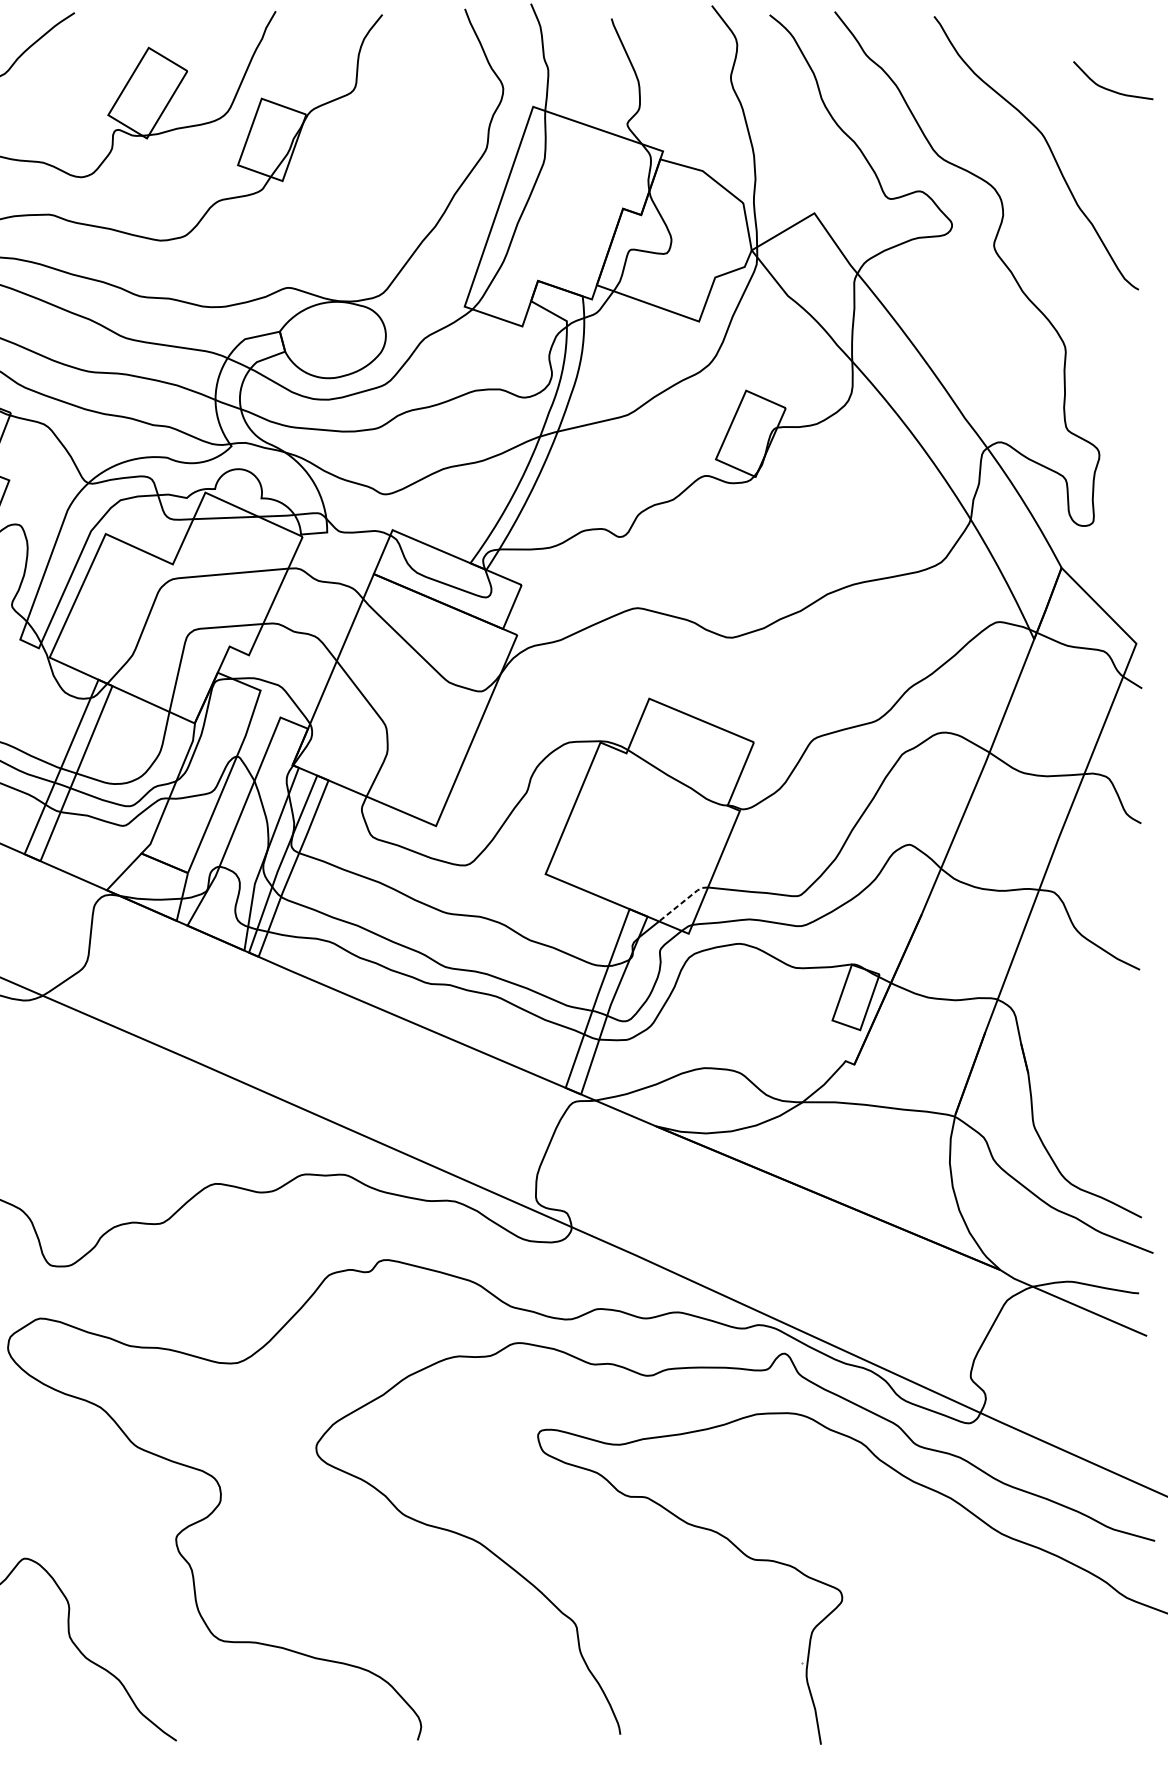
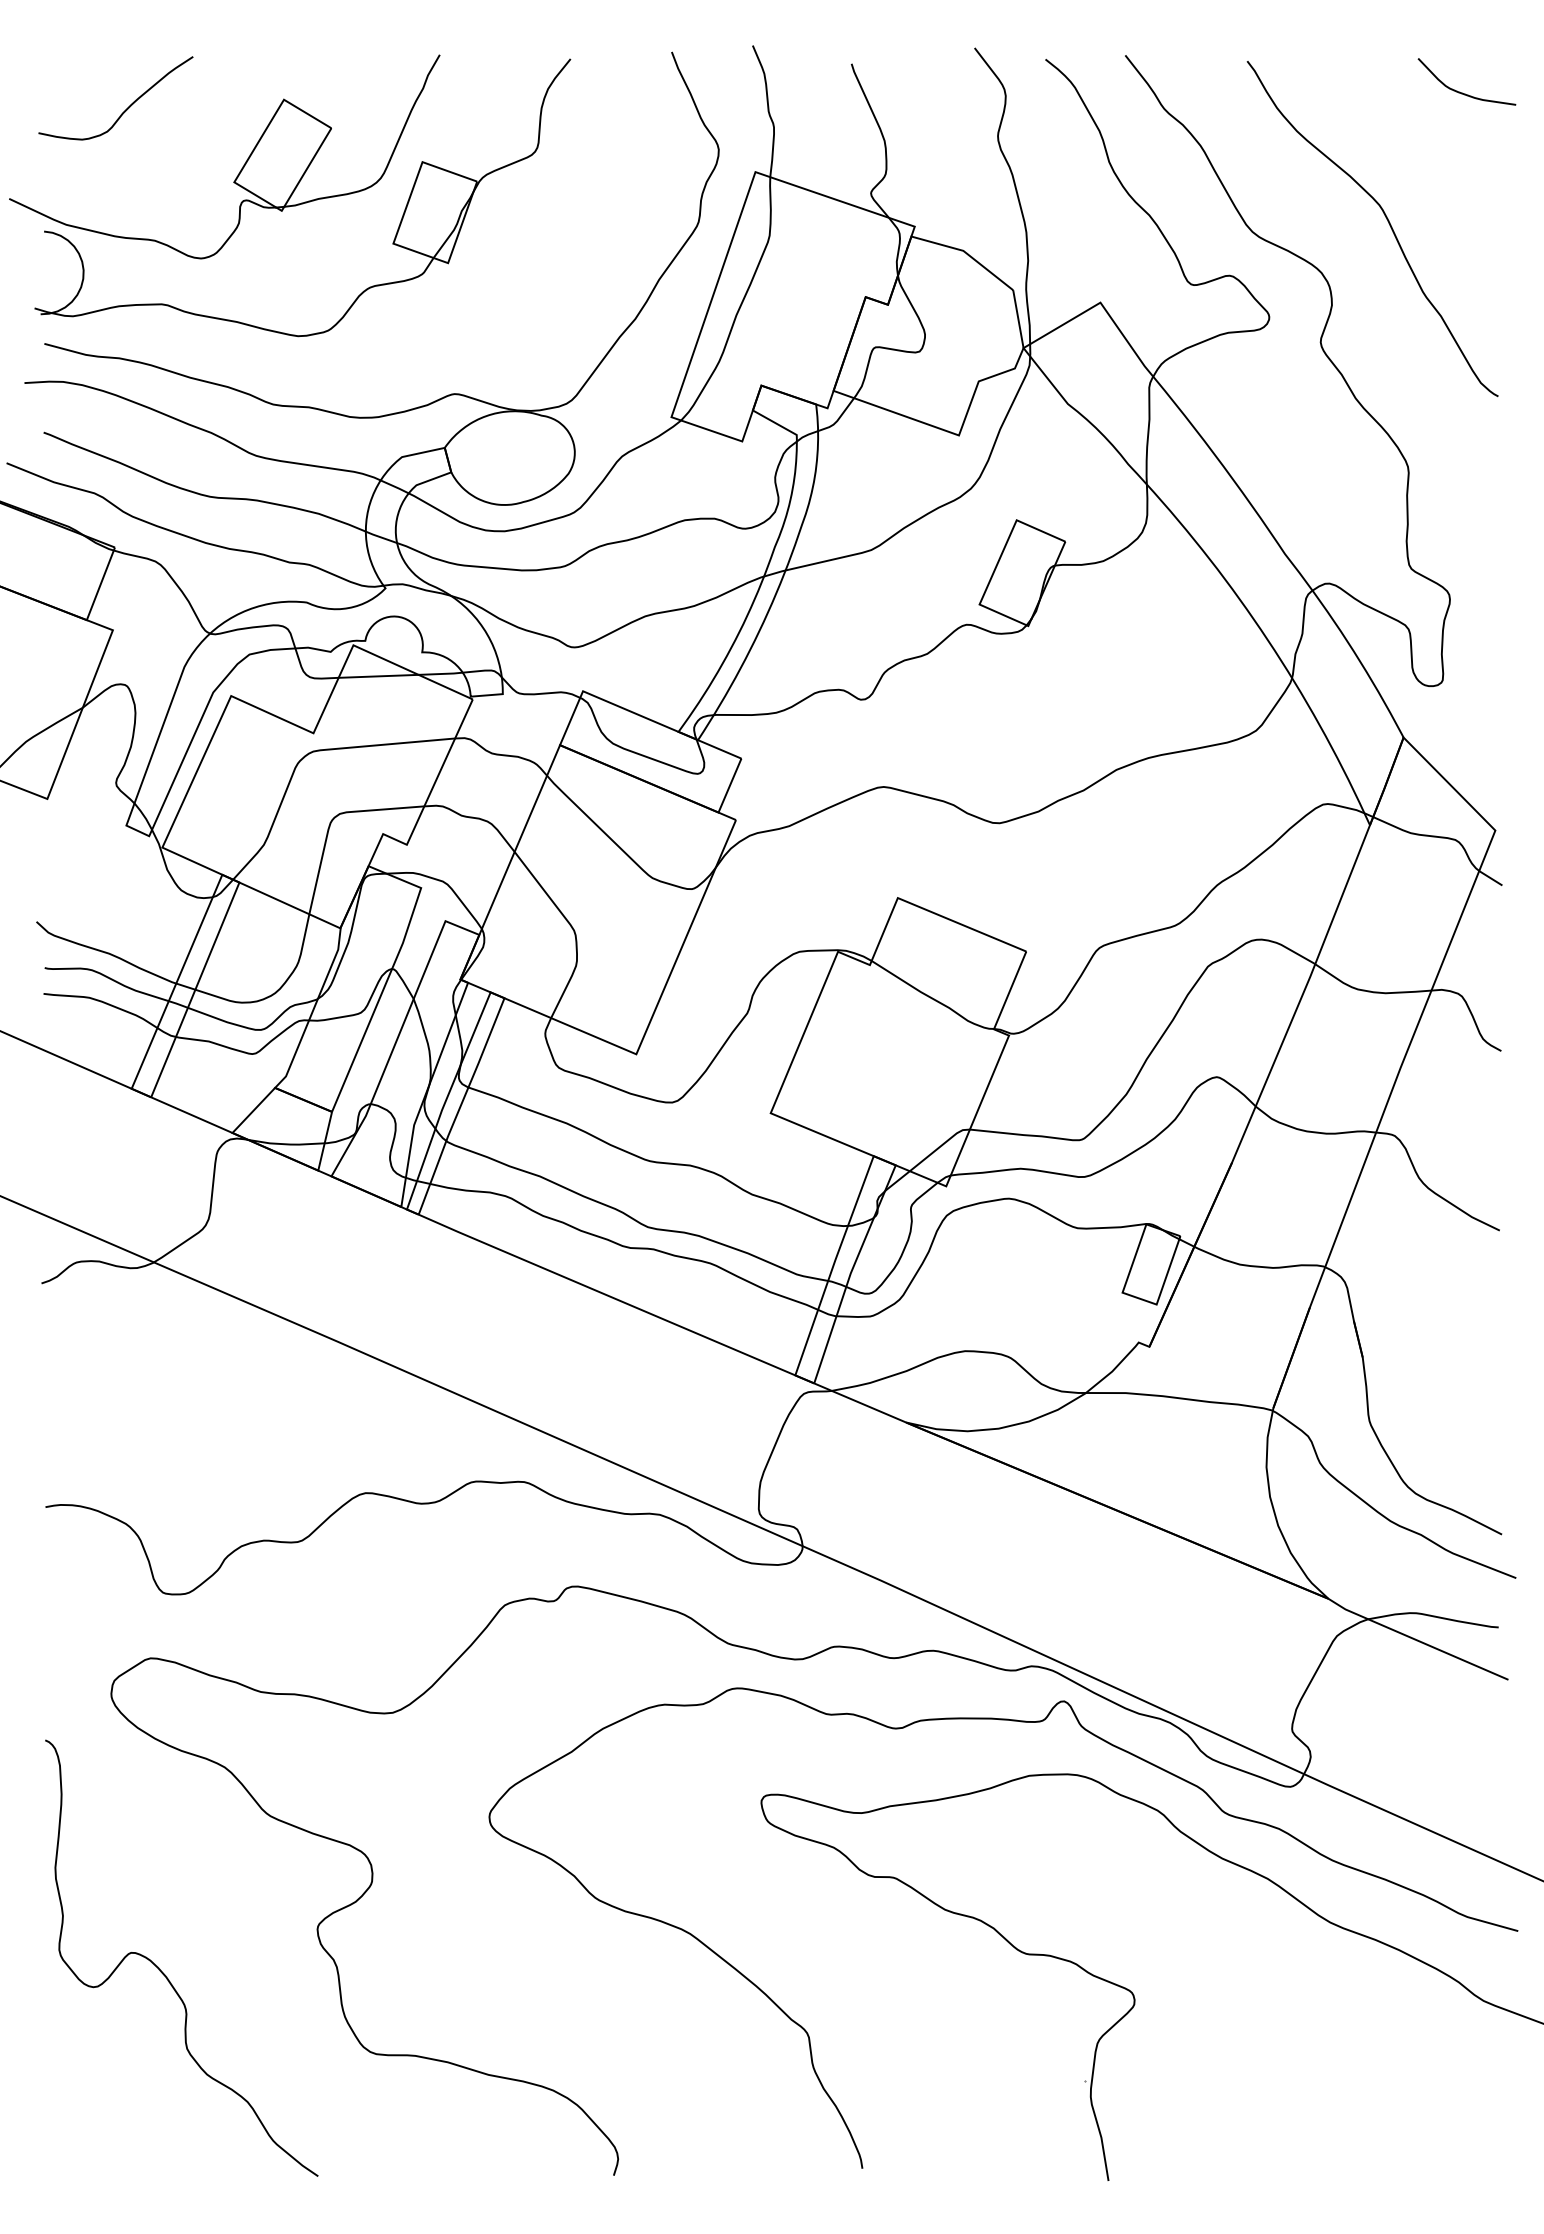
curve: (1109, 89) -> (1462, 92), moved
line: (683, 901) -> (939, 1146), dashed -> solid

